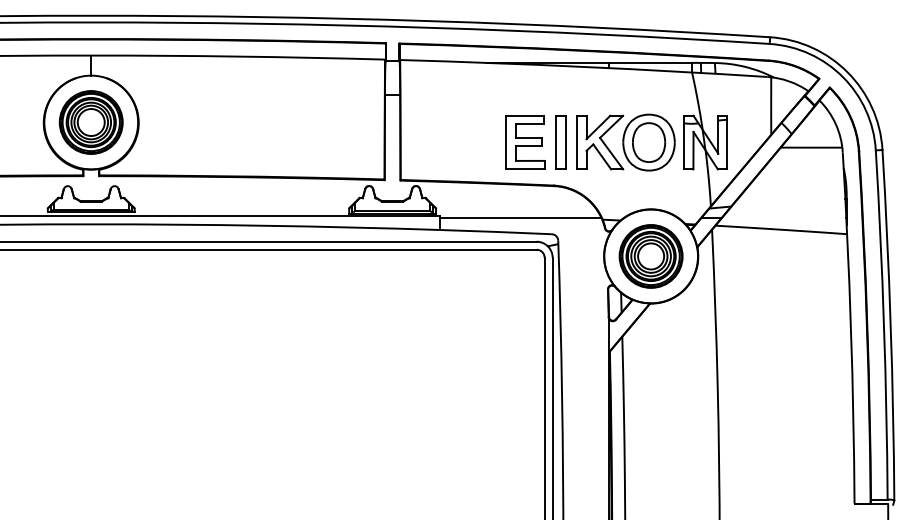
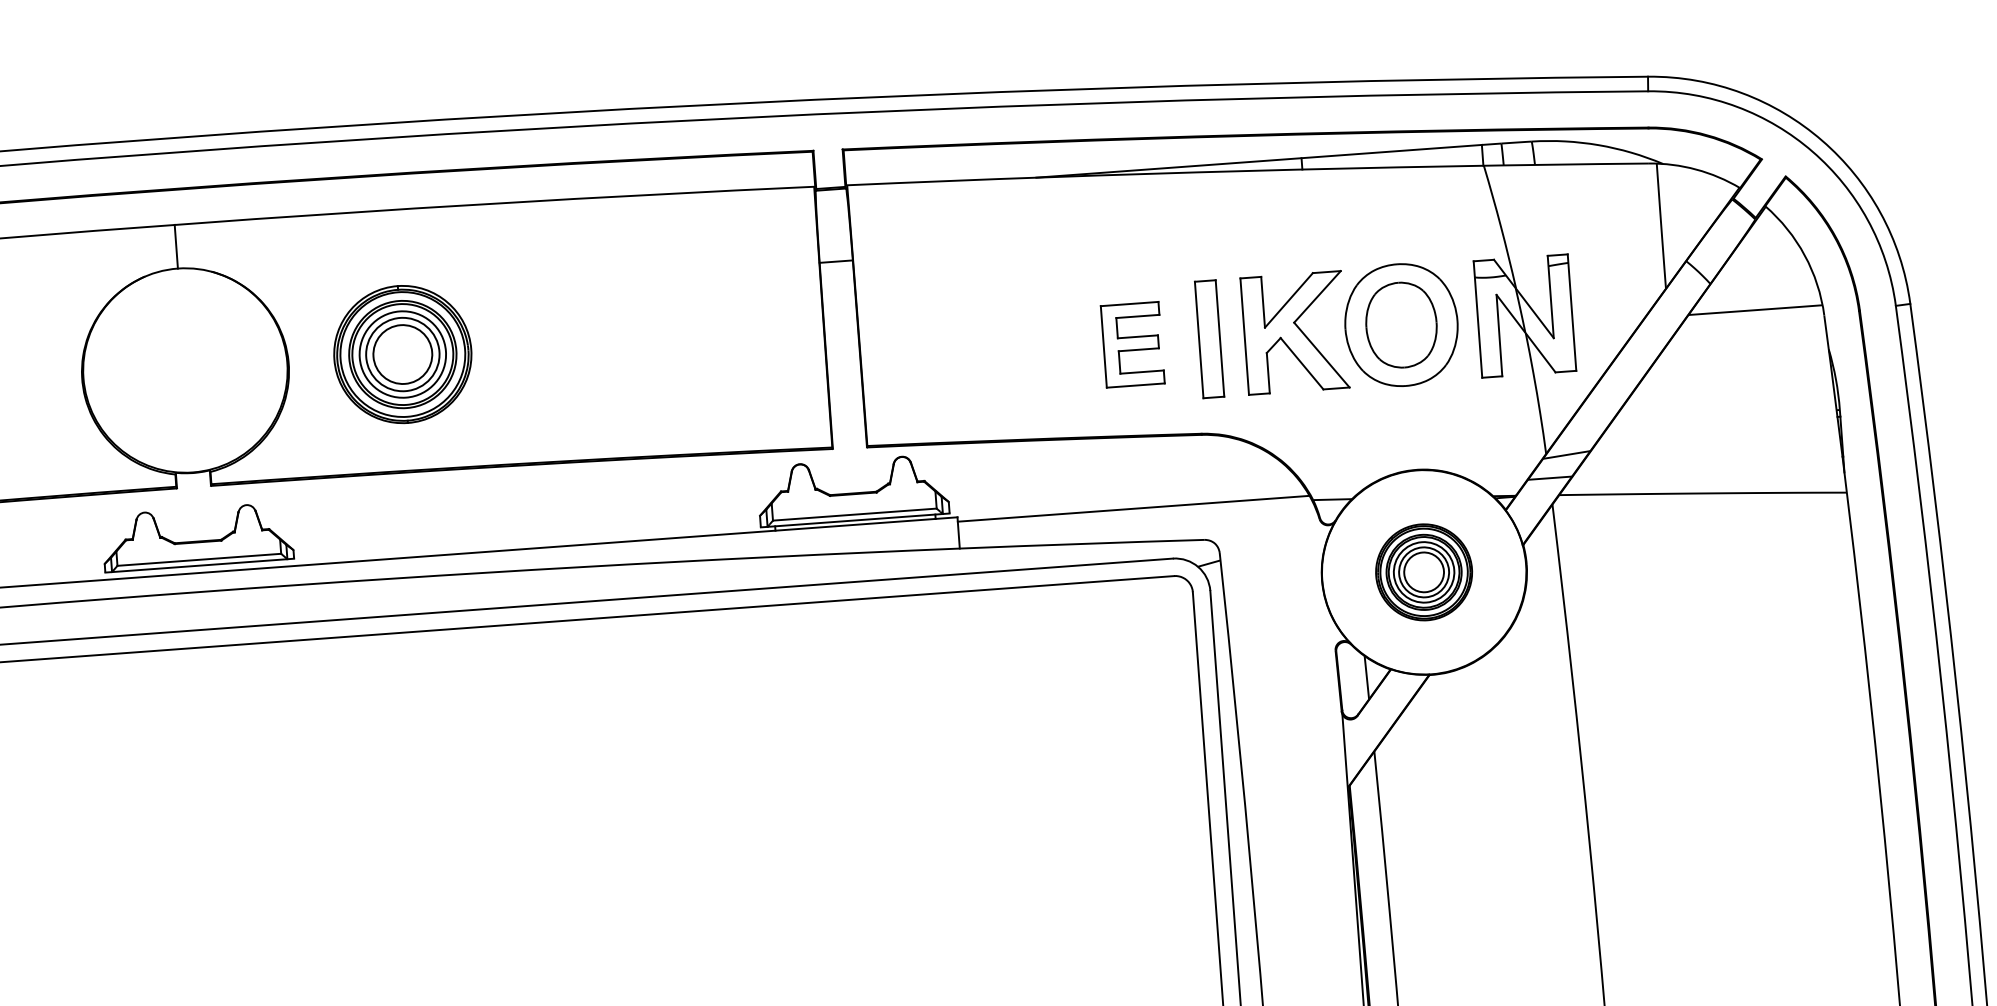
part: (90, 122) -> (401, 354), moved
part: (525, 142) -> (1132, 344), size x0.7
part: (650, 256) -> (1422, 572), size x0.7

